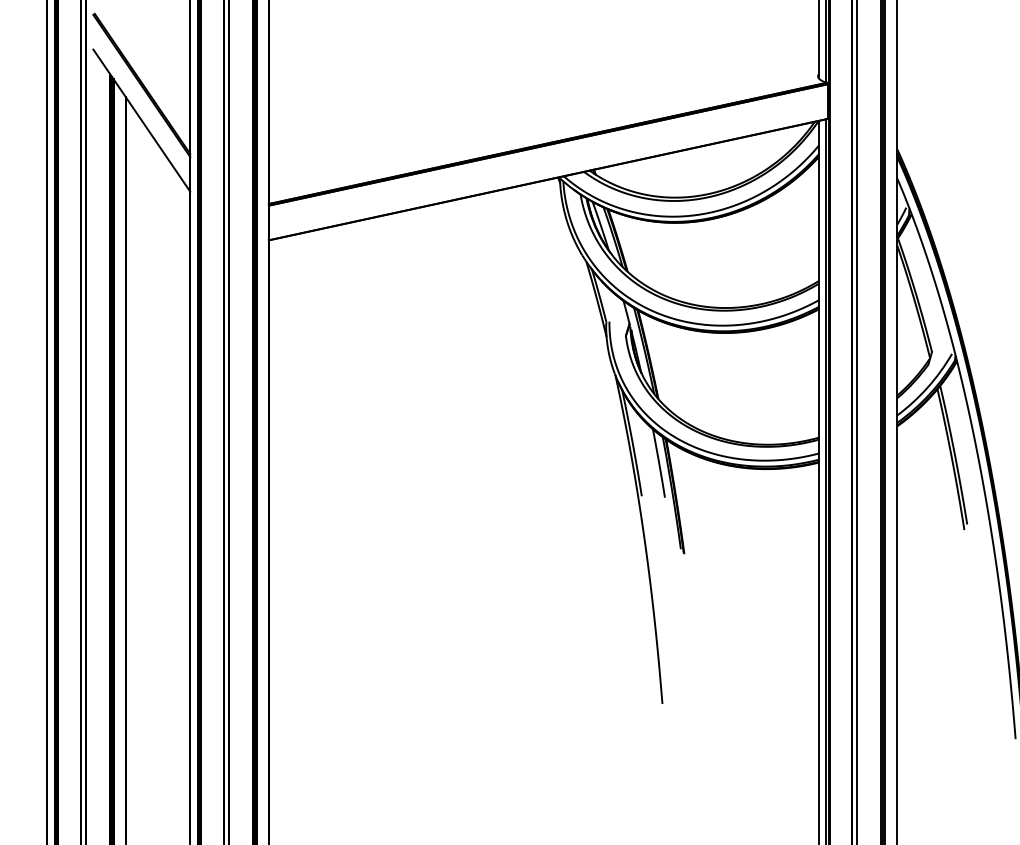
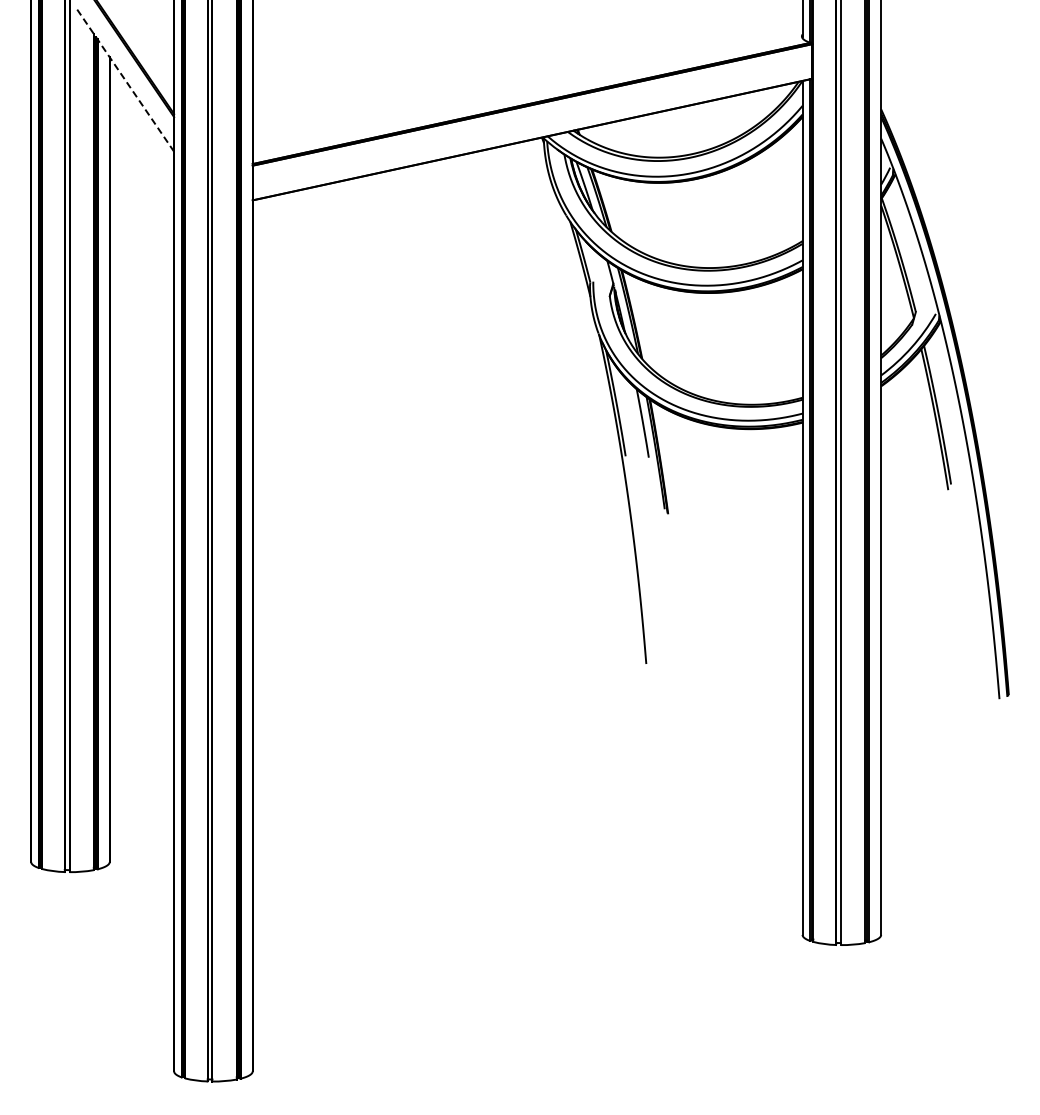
line: (141, 121) -> (125, 81), solid -> dashed

